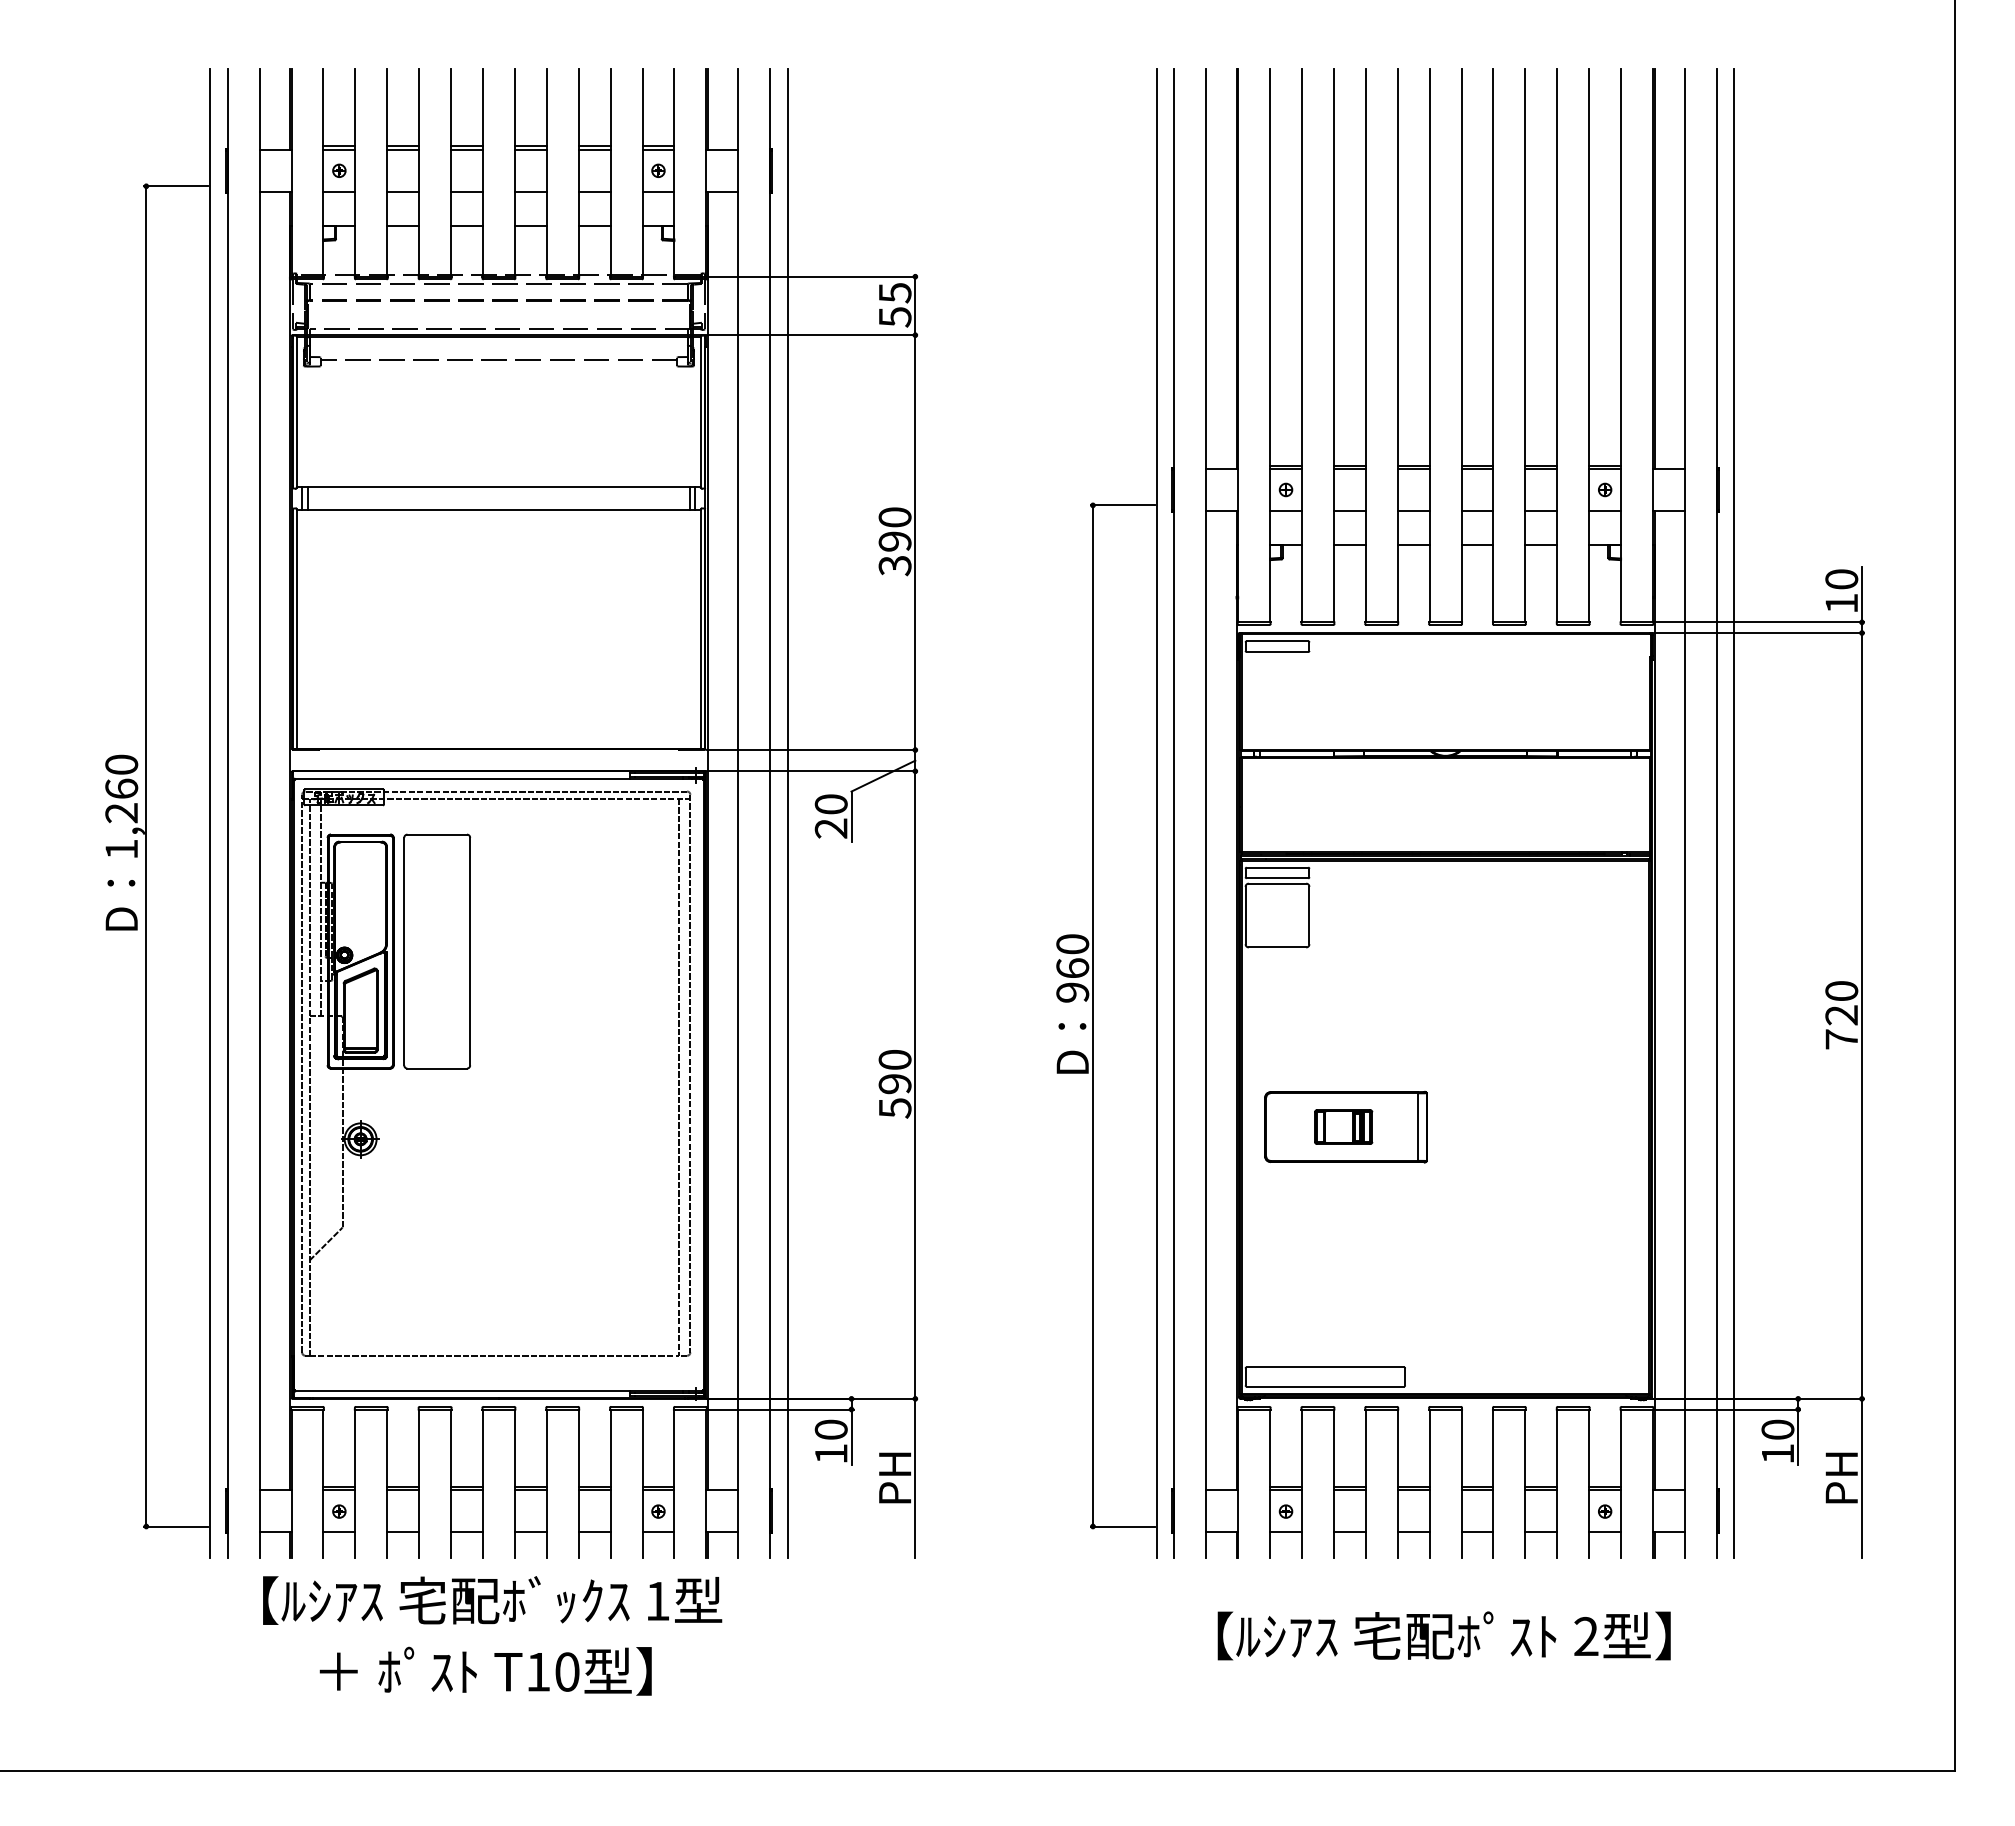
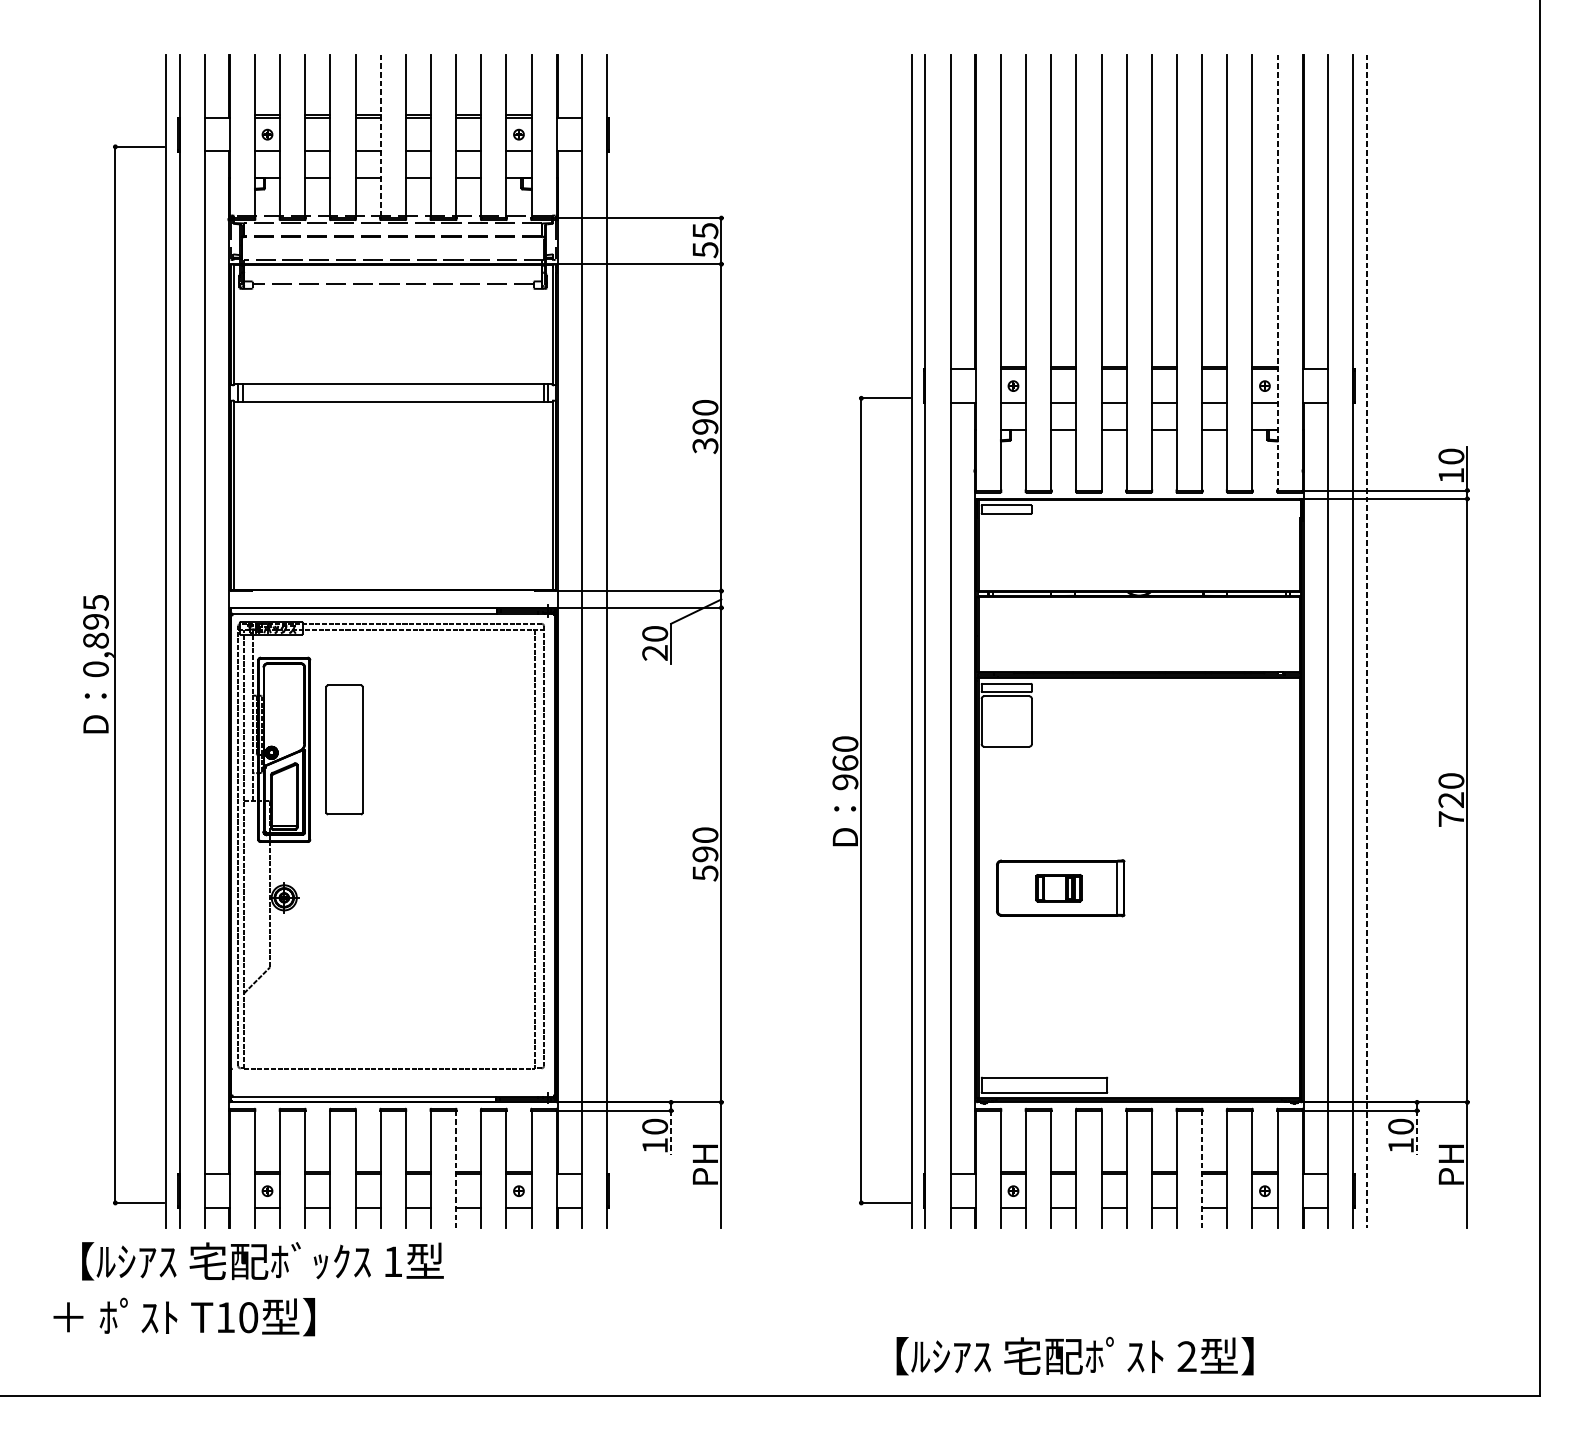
line: (482, 173) -> (380, 136), solid -> dashed
line: (1621, 345) -> (1277, 272), solid -> dashed
text: (121, 806) -> (95, 635), 1,260 -> 0,895
line: (787, 813) -> (620, 641), removed
line: (1734, 813) -> (1366, 641), solid -> dashed
part: (436, 951) -> (344, 749), size x0.7
line: (851, 1437) -> (671, 1132), solid -> dashed
line: (1798, 1437) -> (1417, 1132), solid -> dashed
line: (578, 1484) -> (455, 1169), solid -> dashed
line: (1525, 1484) -> (1202, 1169), solid -> dashed
text: (492, 1600) -> (262, 1261), moved
text: (1443, 1635) -> (1074, 1355), moved
text: (485, 1670) -> (184, 1316), moved

